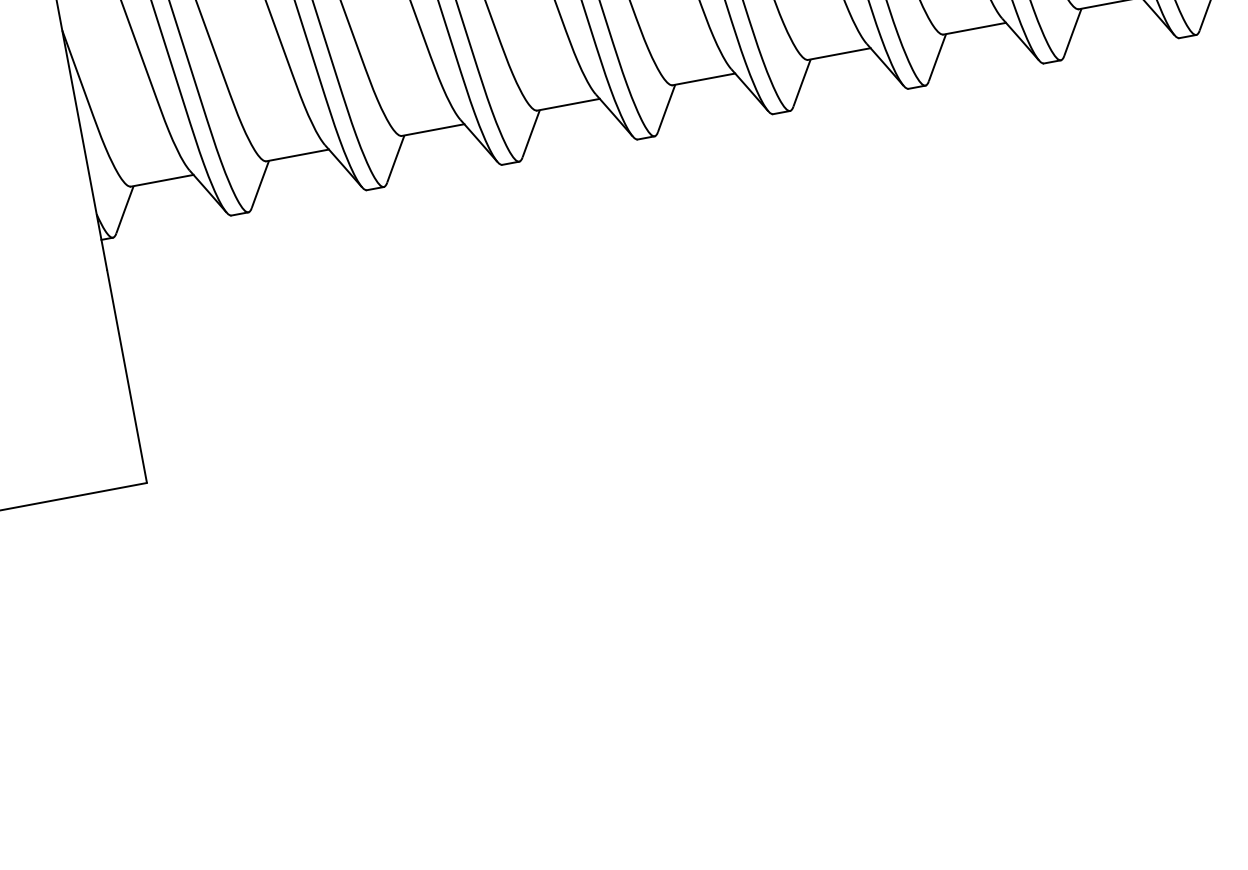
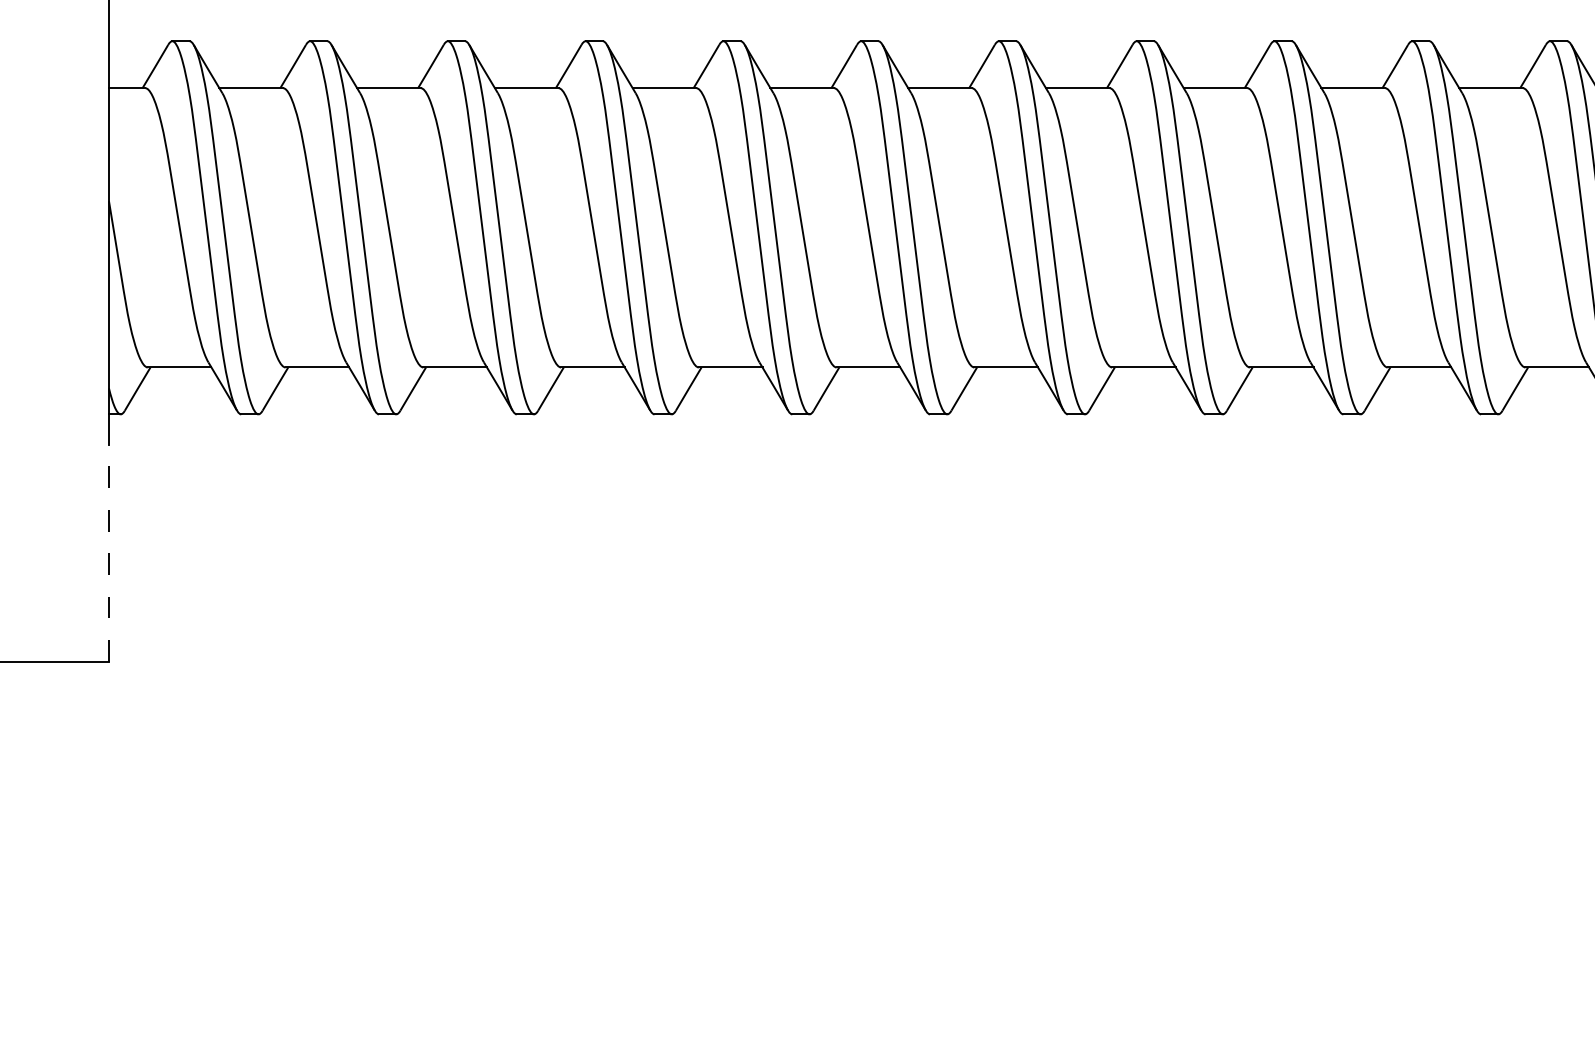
arc: (128, 382) -> (109, 559), solid -> dashed

